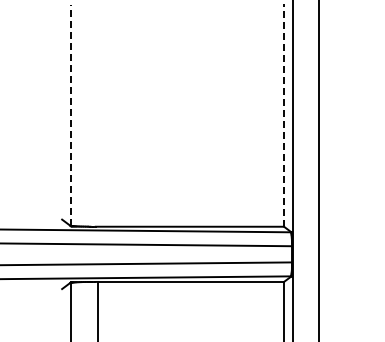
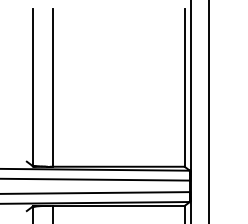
line: (284, 114) -> (184, 86), dashed -> solid
line: (70, 115) -> (32, 87), dashed -> solid
line: (98, 115) -> (52, 87), added

